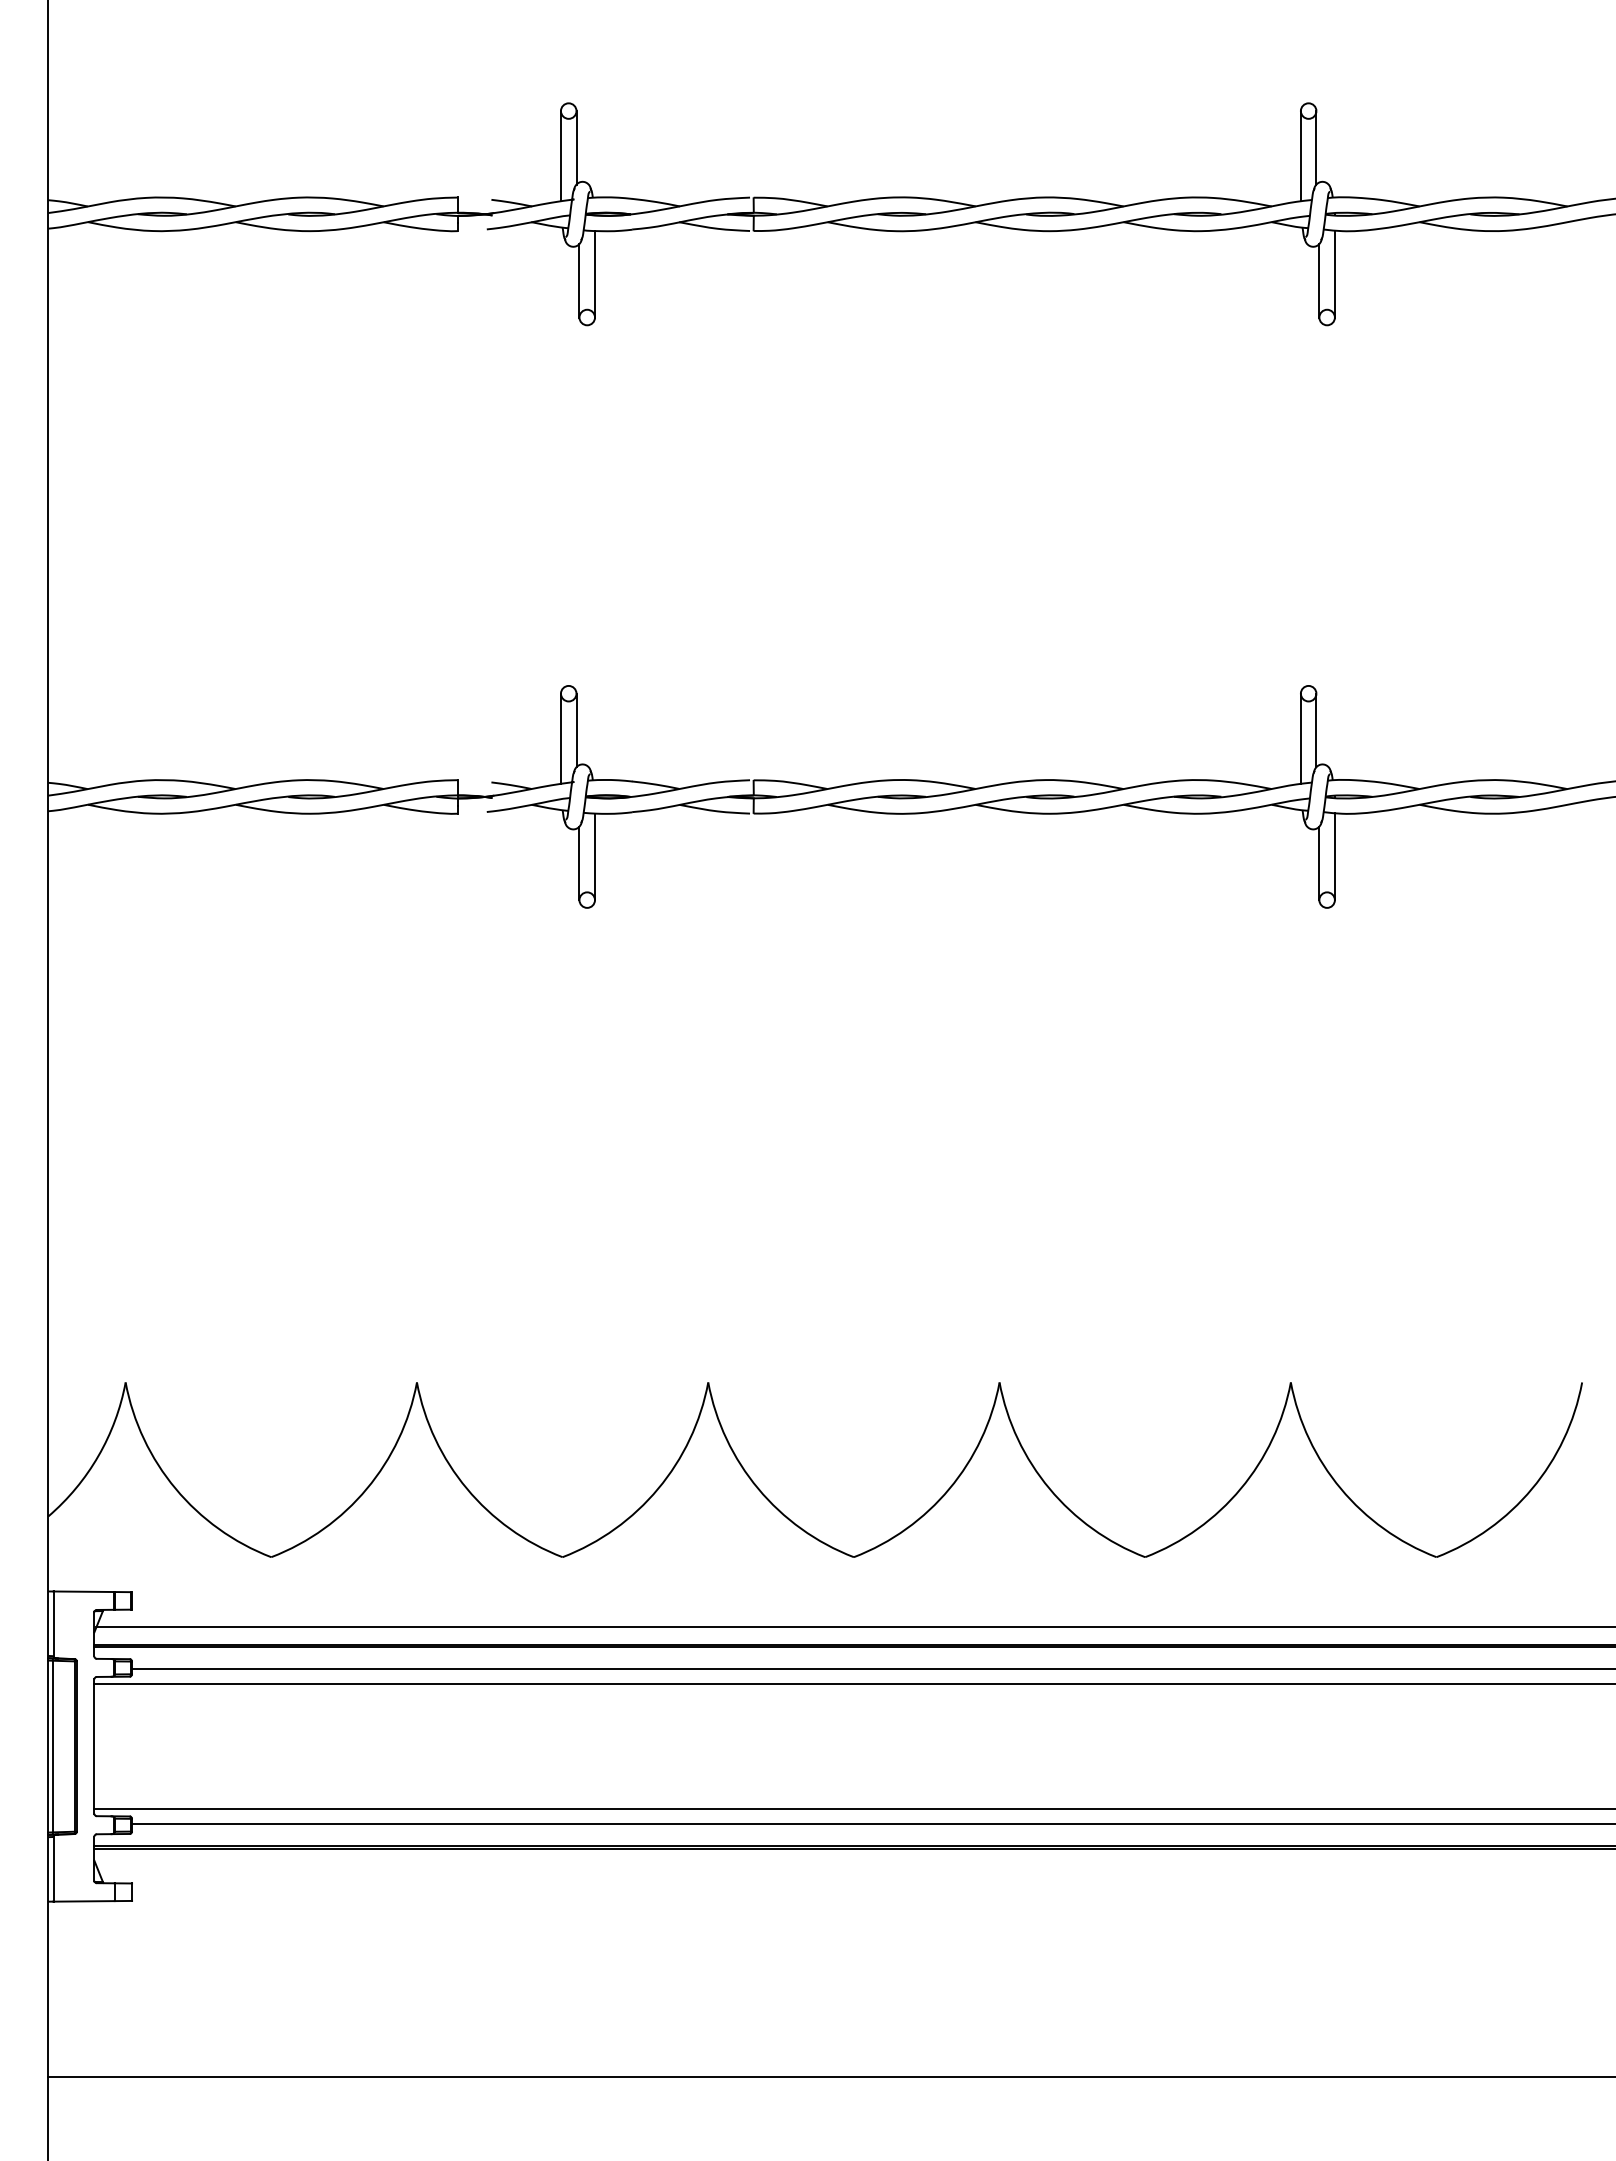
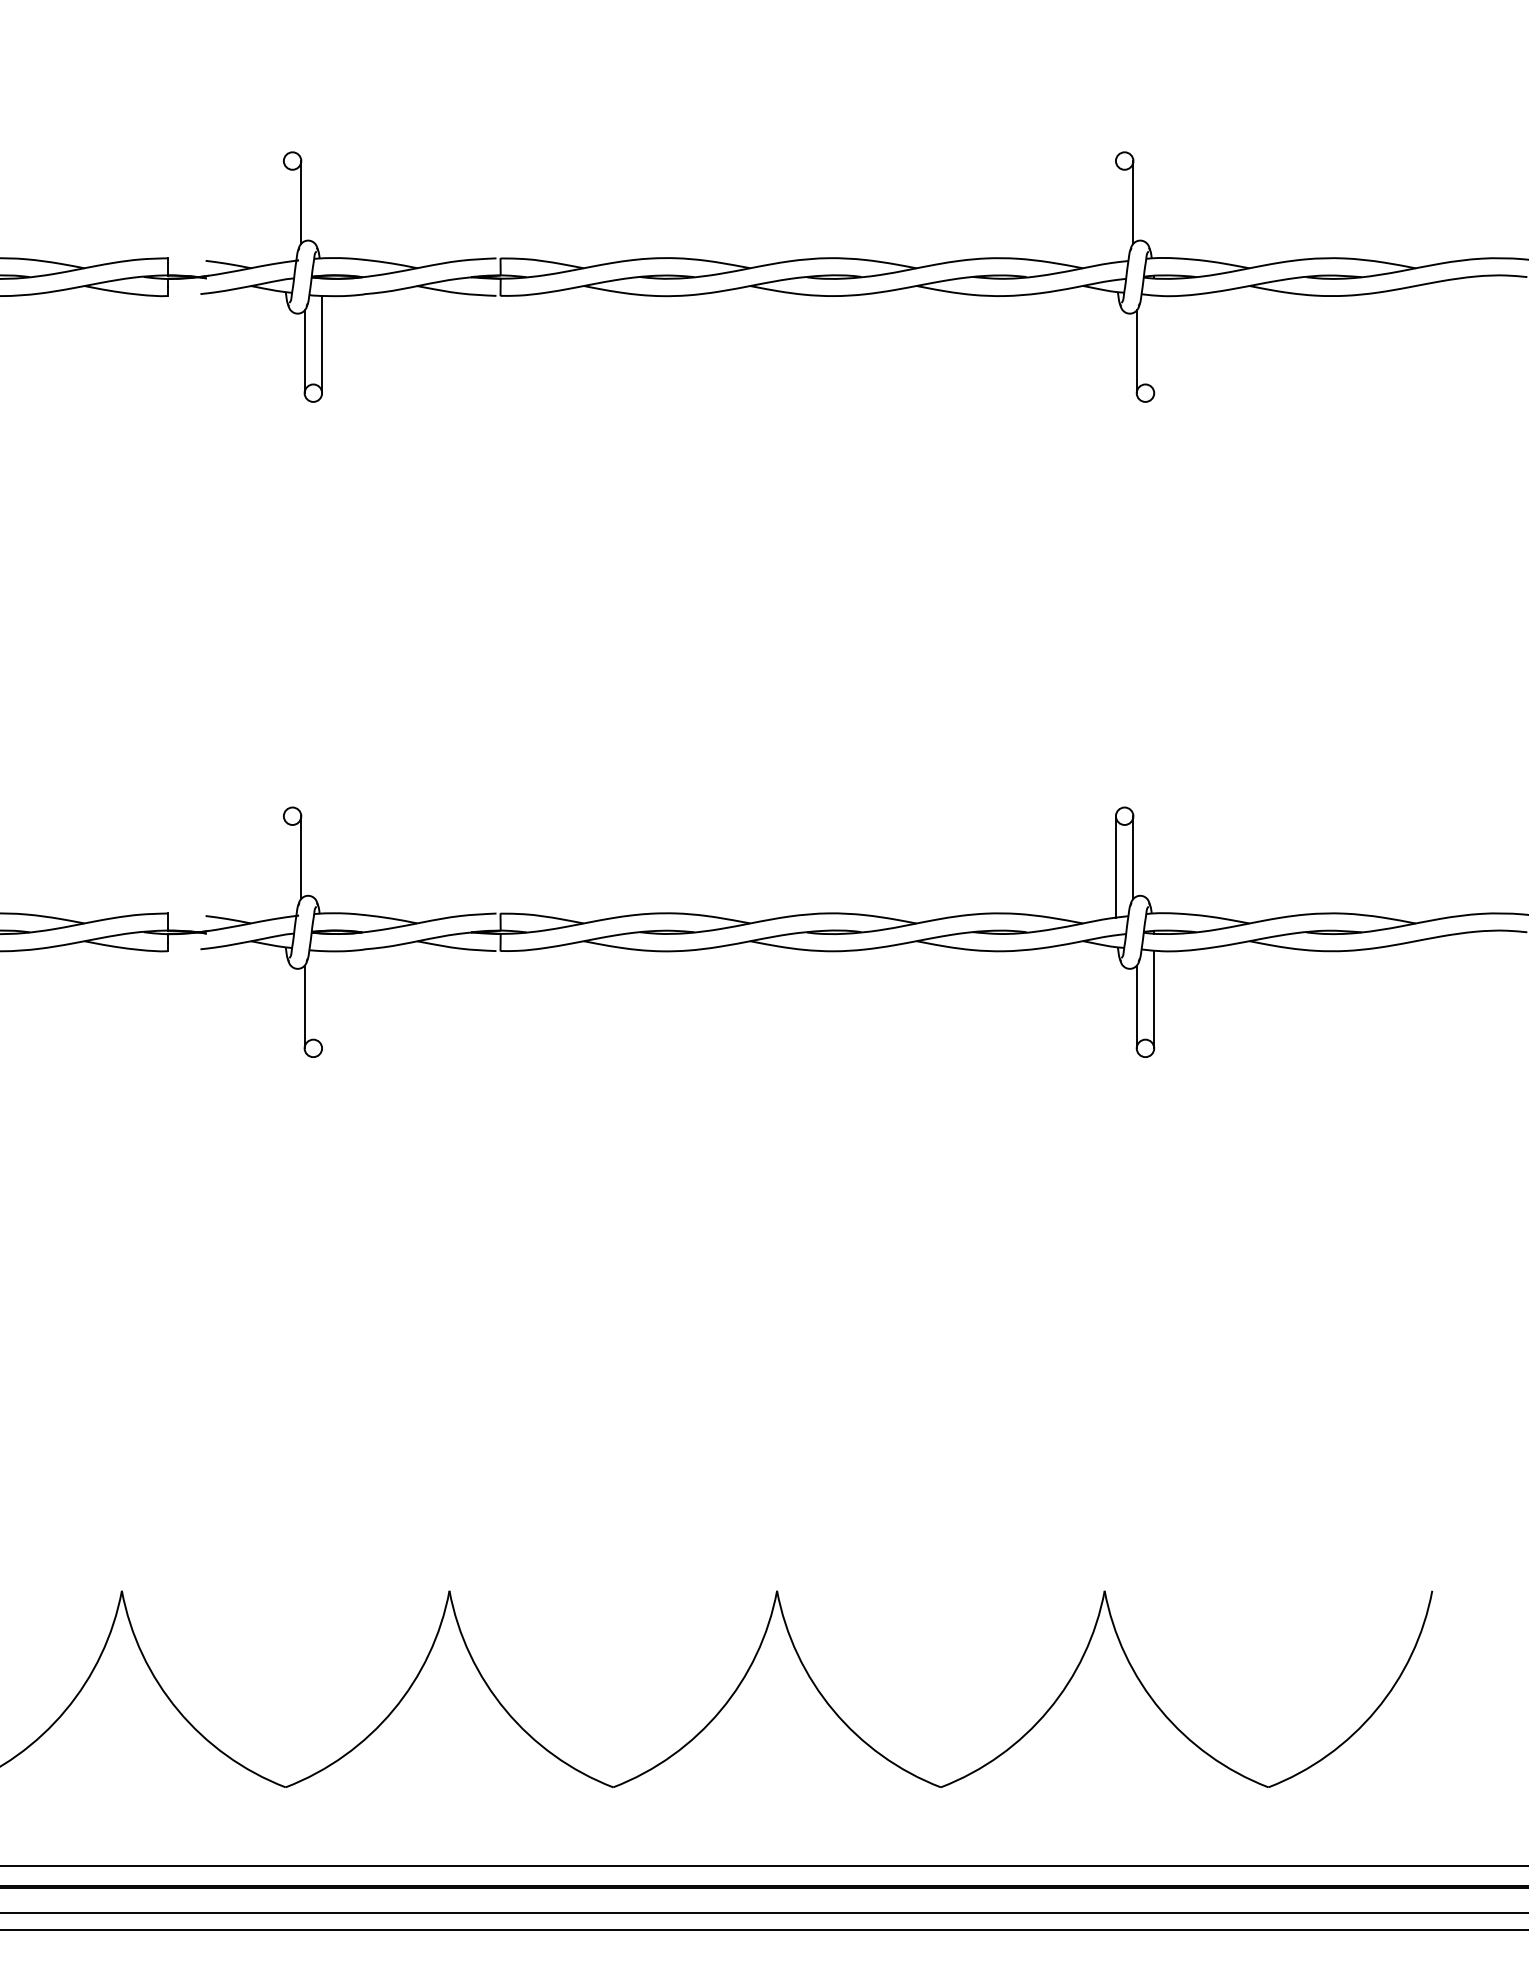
line: (560, 156) -> (283, 212), removed
line: (1300, 156) -> (1115, 212), removed
line: (1334, 273) -> (1153, 343), removed
line: (560, 738) -> (283, 866), removed
line: (595, 856) -> (322, 999), removed

